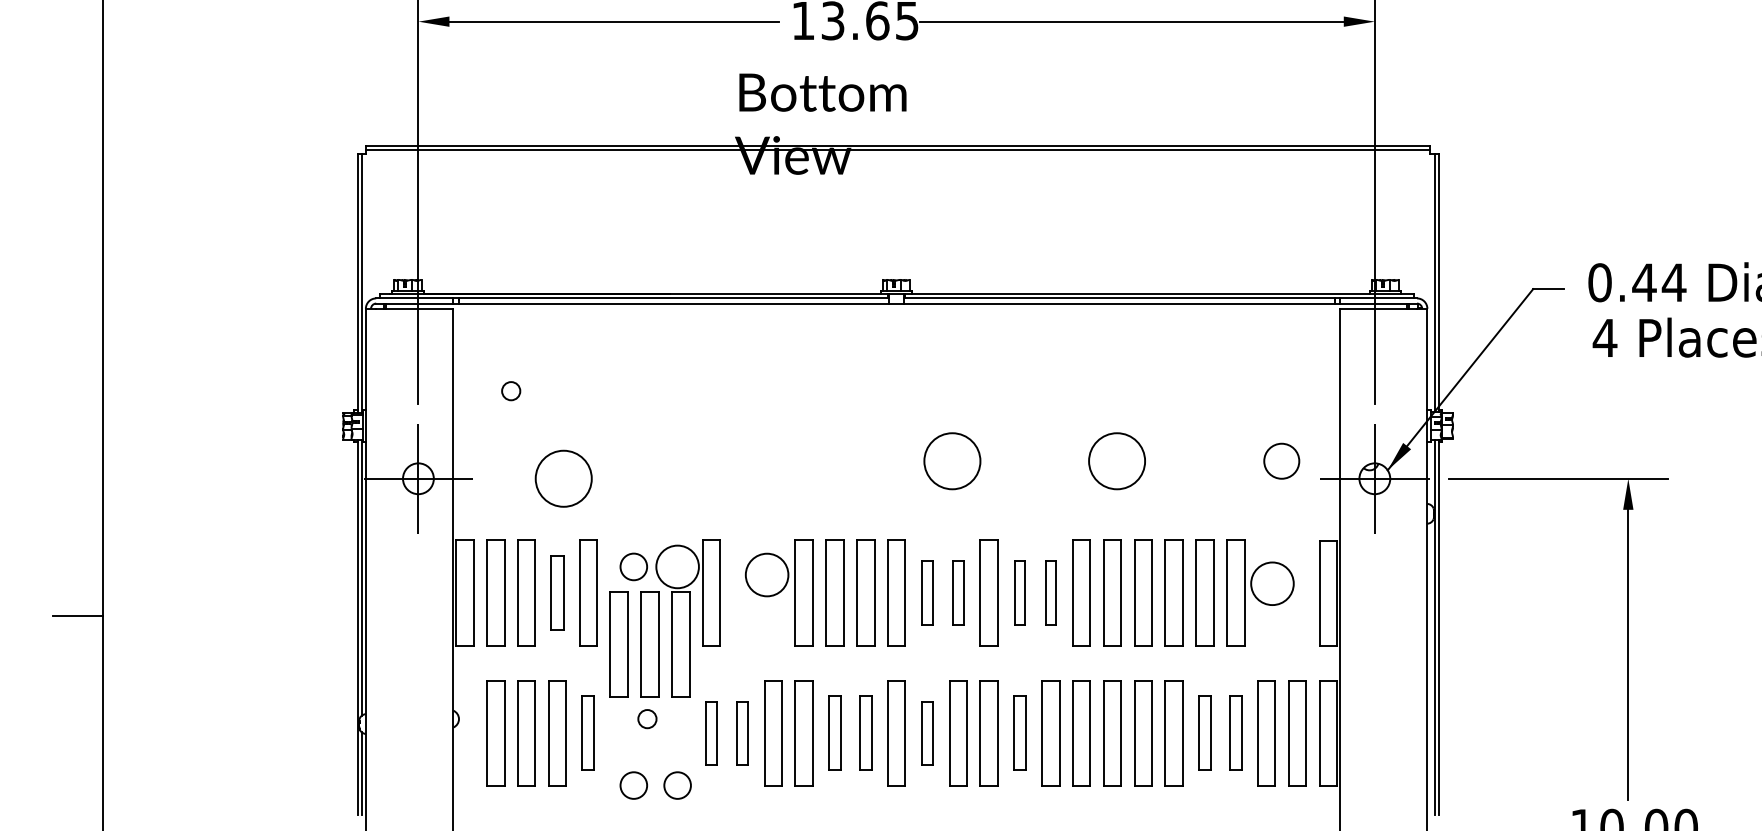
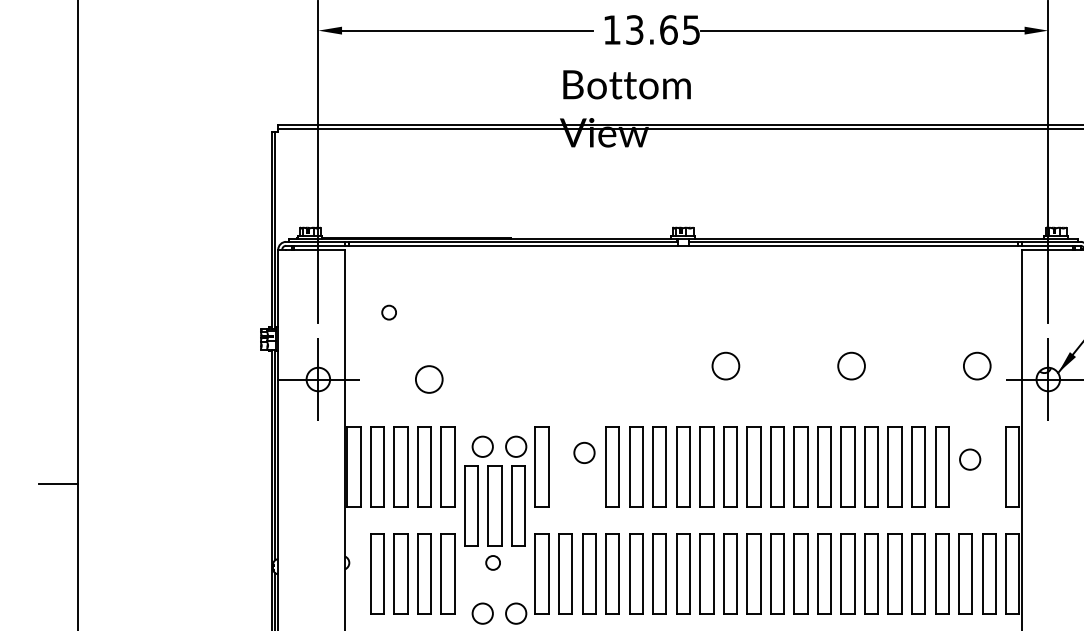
circle: (951, 460) -> (725, 365), size x0.62
circle: (1116, 460) -> (851, 365), size x0.62
circle: (563, 478) -> (429, 379), size x0.62
circle: (677, 566) -> (516, 446), size x0.62
circle: (766, 574) -> (584, 452), size x0.62
circle: (1272, 583) -> (970, 459), size x0.62
part: (557, 592) -> (424, 466), size x1.43
part: (927, 592) -> (706, 466), size x1.67
part: (958, 592) -> (730, 466), size x1.67
part: (1019, 592) -> (777, 466), size x1.67
part: (1050, 592) -> (800, 466), size x1.67
part: (588, 733) -> (448, 573), size x1.43
part: (711, 733) -> (542, 573), size x1.67
part: (742, 733) -> (565, 573), size x1.67
part: (834, 733) -> (635, 573), size x1.43
part: (865, 733) -> (659, 573), size x1.43
part: (927, 733) -> (706, 573), size x1.67
part: (1019, 733) -> (777, 573), size x1.43
part: (1204, 733) -> (918, 573), size x1.43
part: (1235, 733) -> (941, 573), size x1.43

